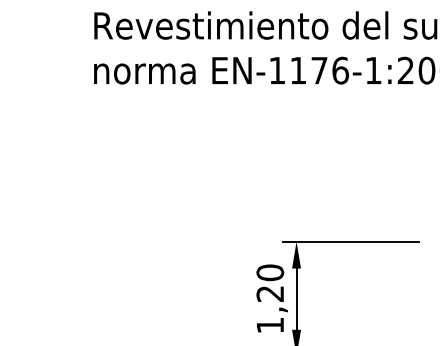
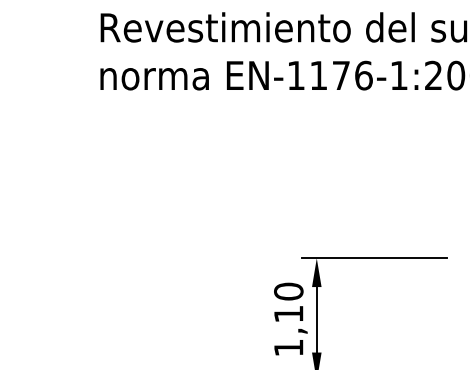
text: (269, 293) -> (287, 313), 1,20 -> 1,10

